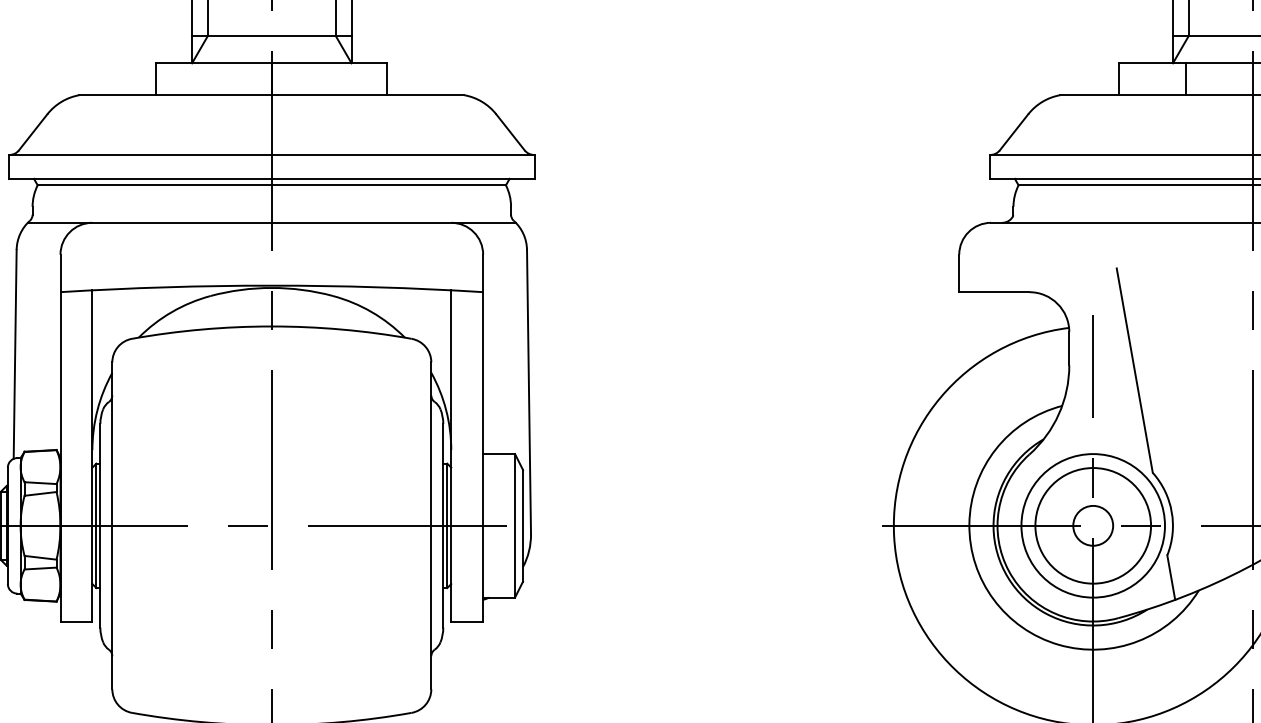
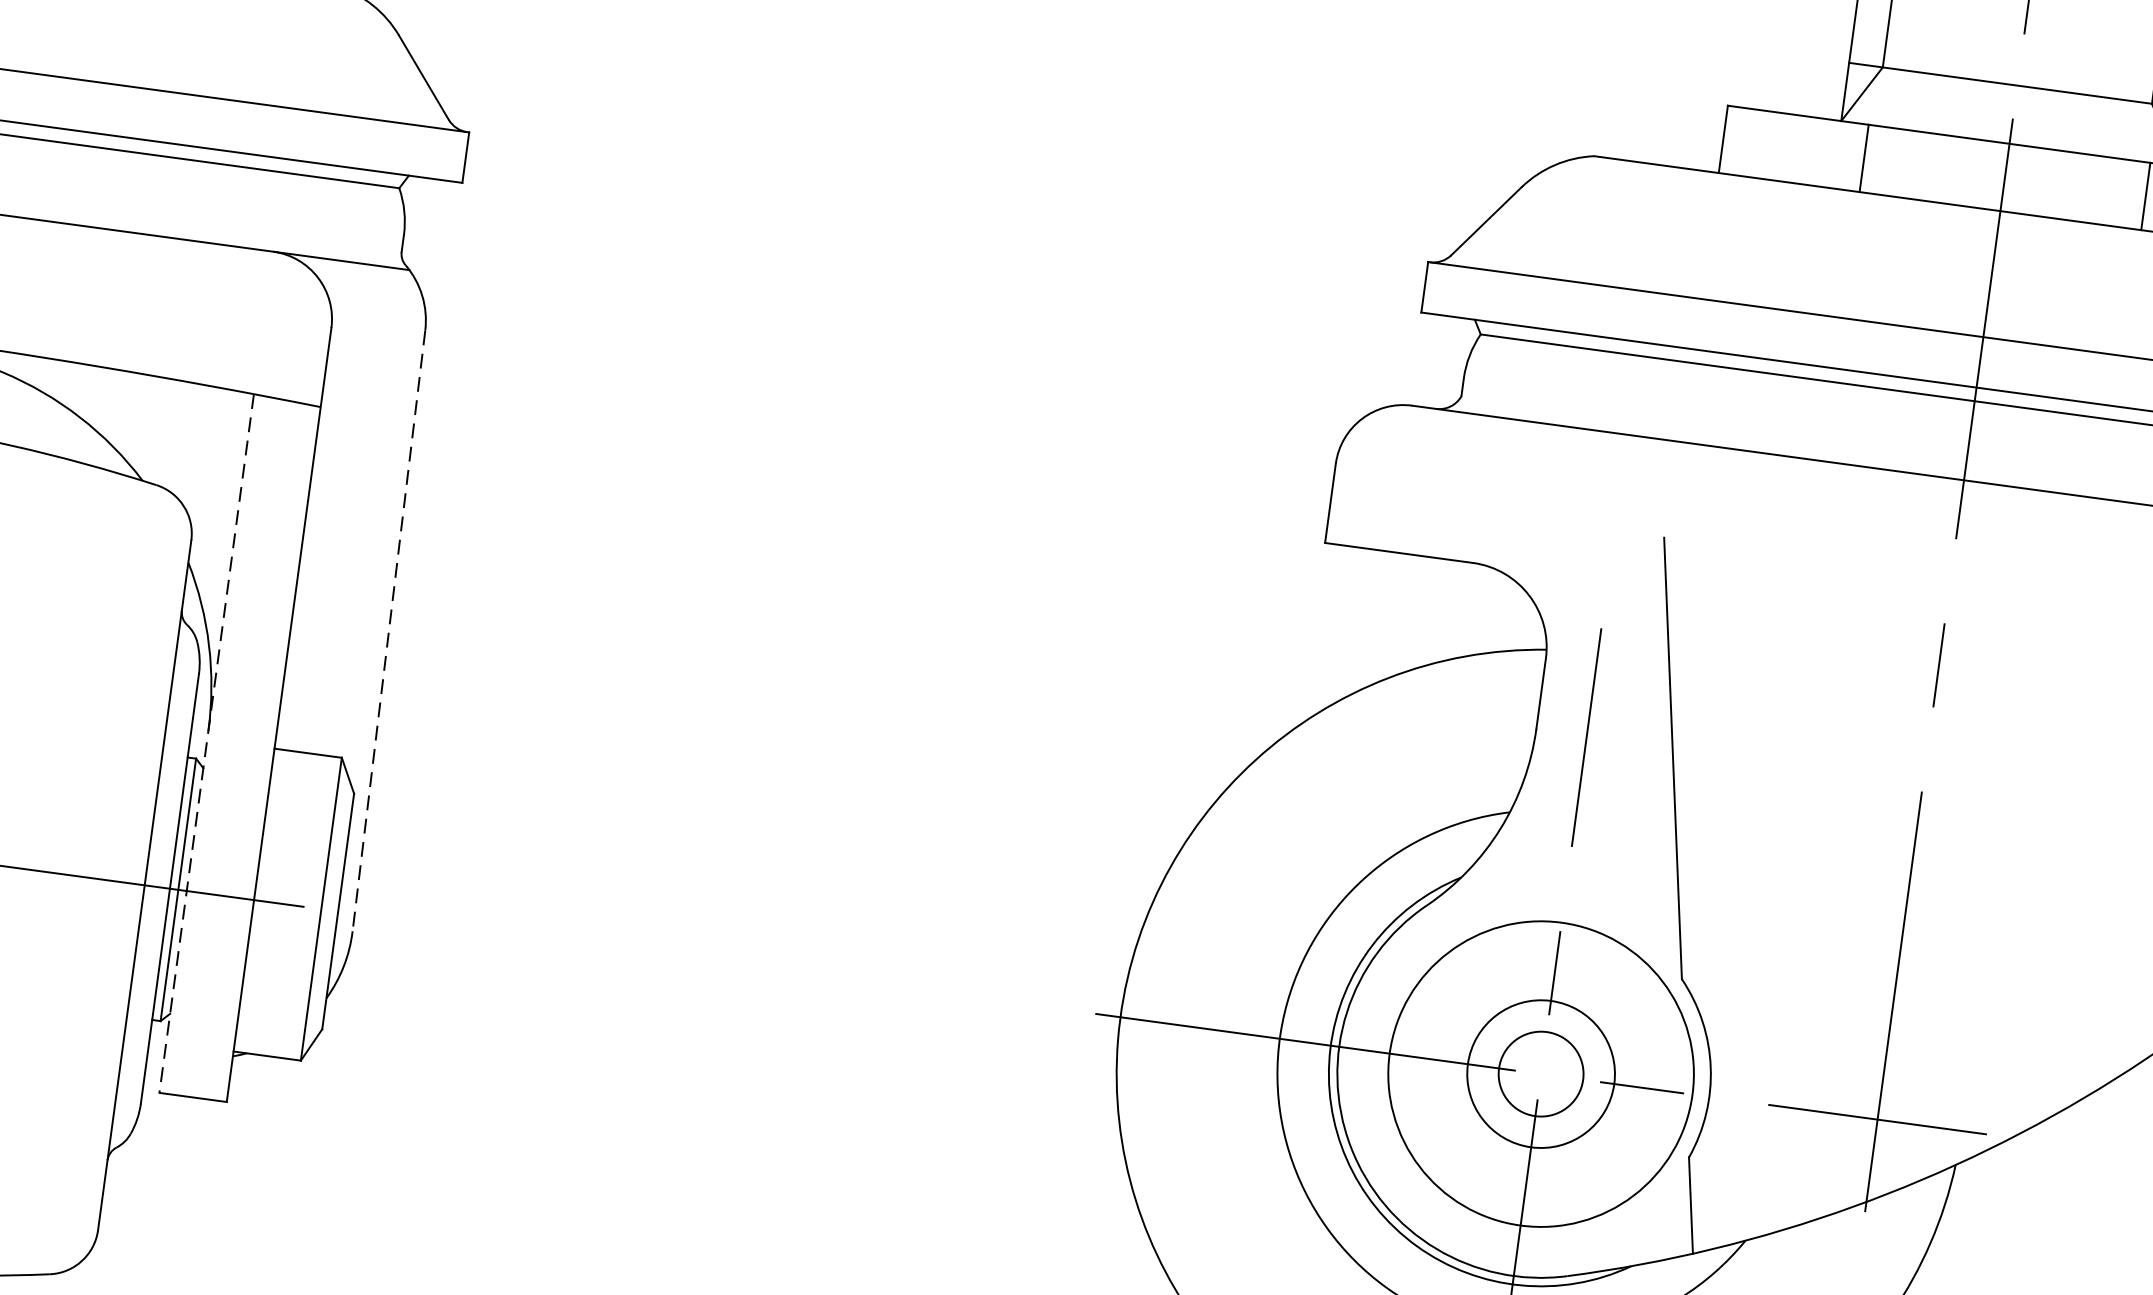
line: (529, 392) -> (389, 632), solid -> dashed
line: (451, 455) -> (207, 742), solid -> dashed
circle: (1093, 525) -> (1541, 1073), size x0.6

